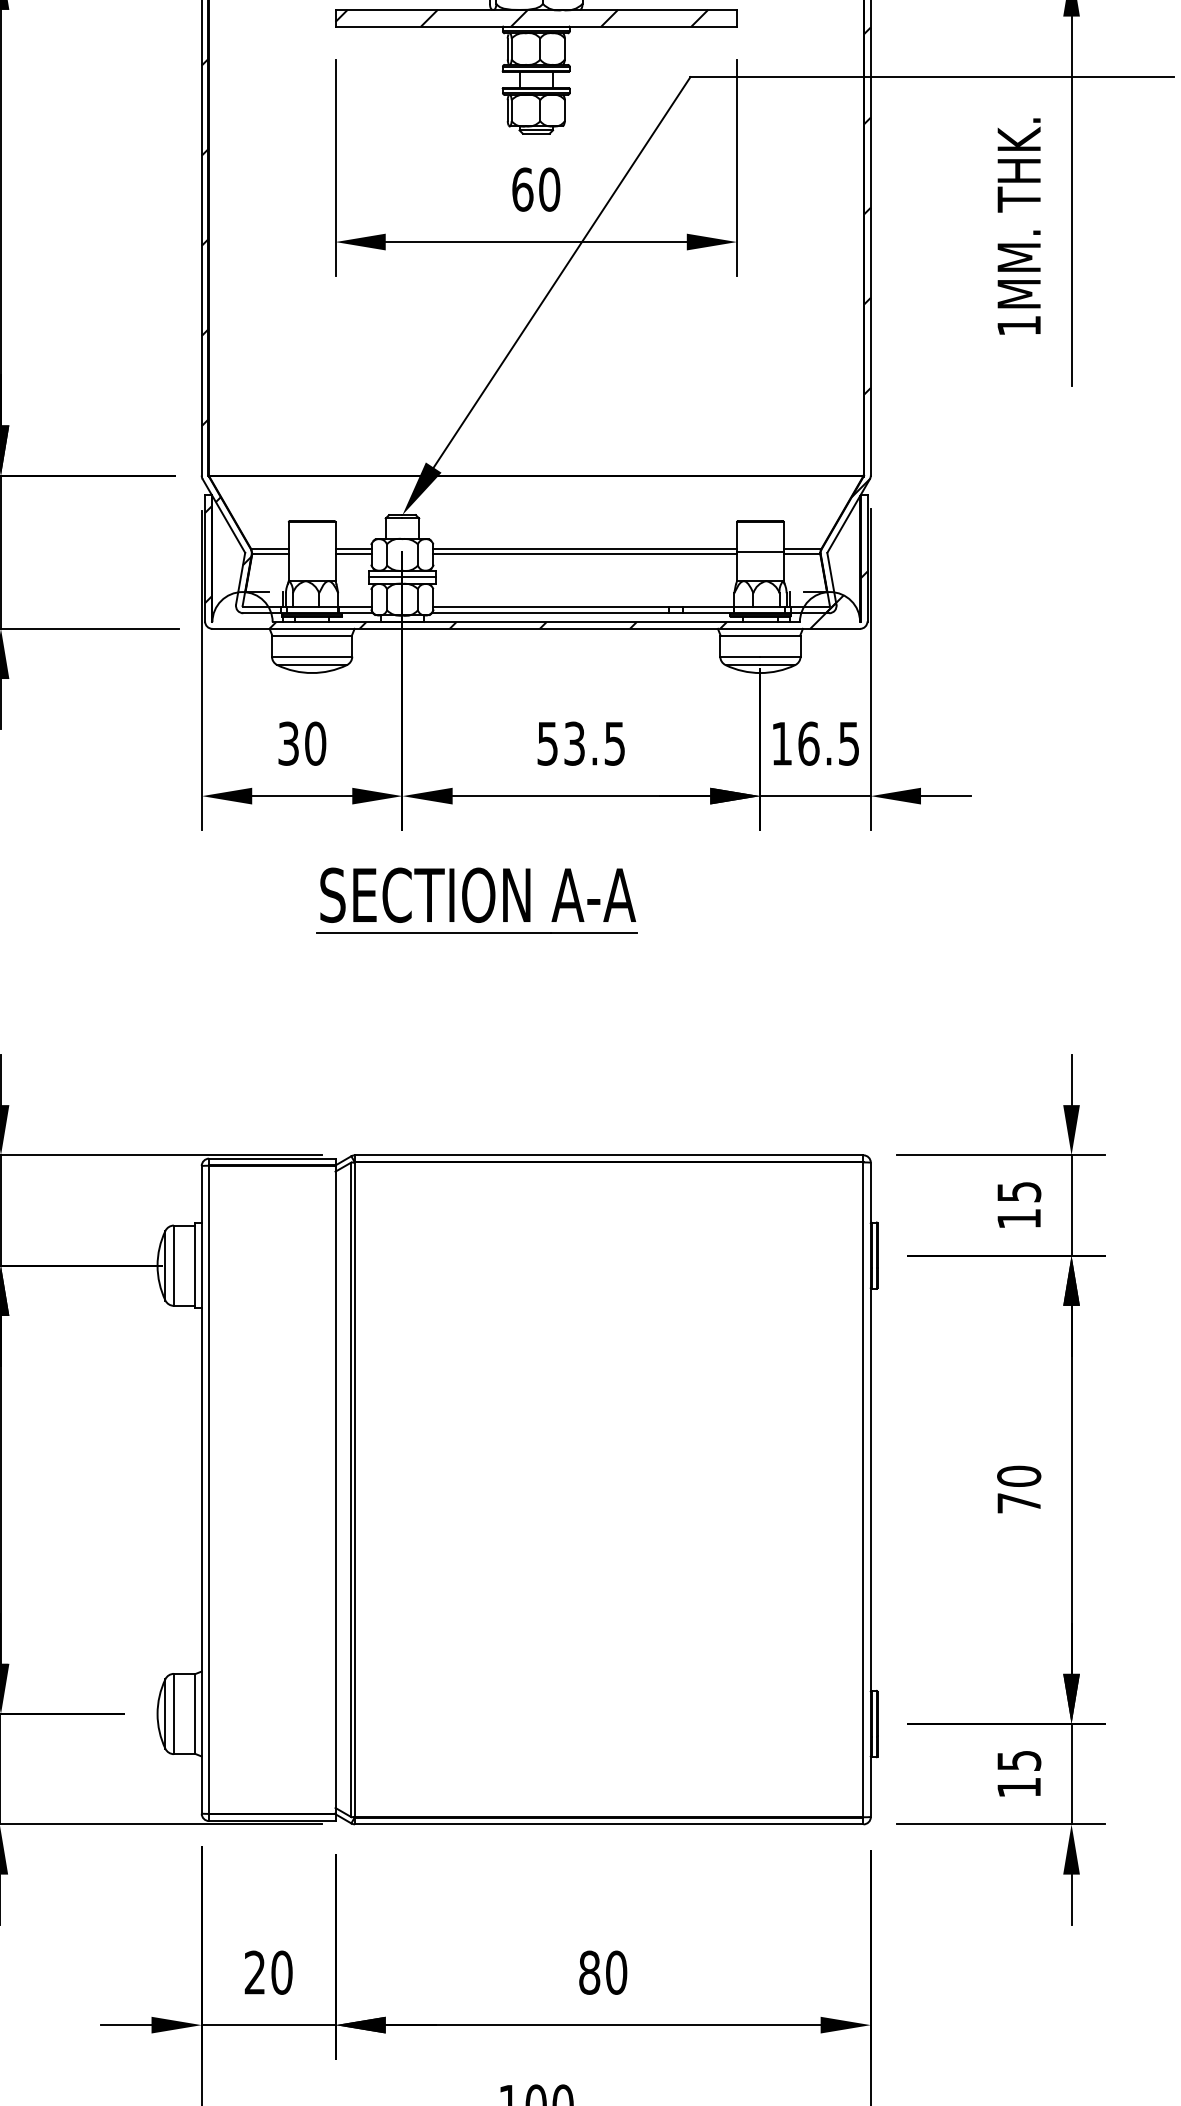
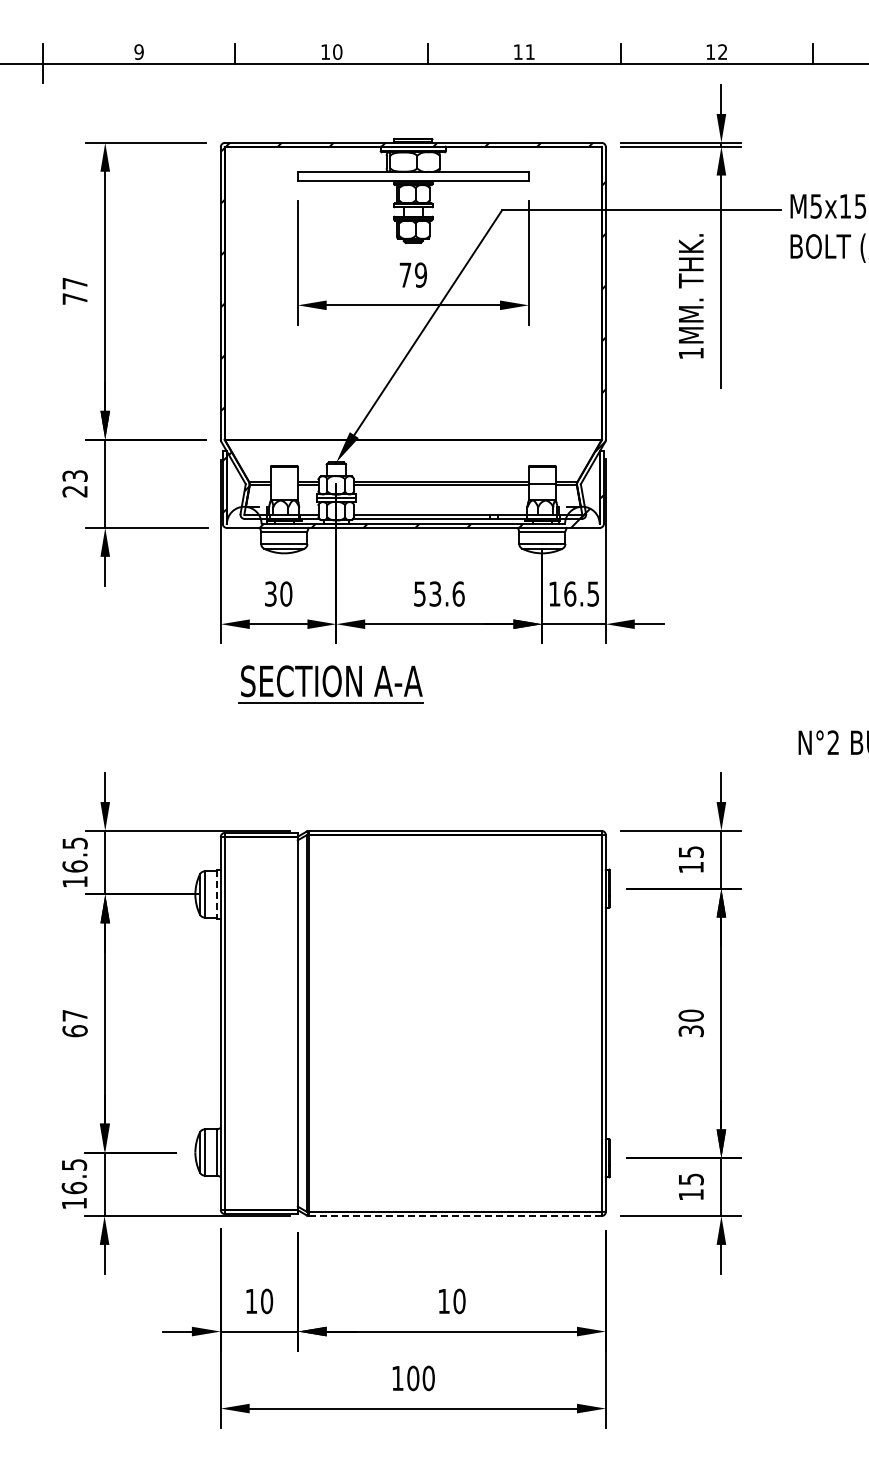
hatch: (520, 18) -> (404, 176), removed
text: (536, 188) -> (413, 274), 60 -> 79
text: (614, 742) -> (458, 593), 53.5 -> 53.6
part: (475, 900) -> (330, 684), moved
line: (194, 1265) -> (216, 894), solid -> dashed
text: (1017, 1503) -> (690, 1031), 70 -> 30
line: (607, 1825) -> (454, 1216), solid -> dashed
text: (253, 1971) -> (250, 1300), 20 -> 10
text: (590, 1972) -> (444, 1301), 80 -> 10

